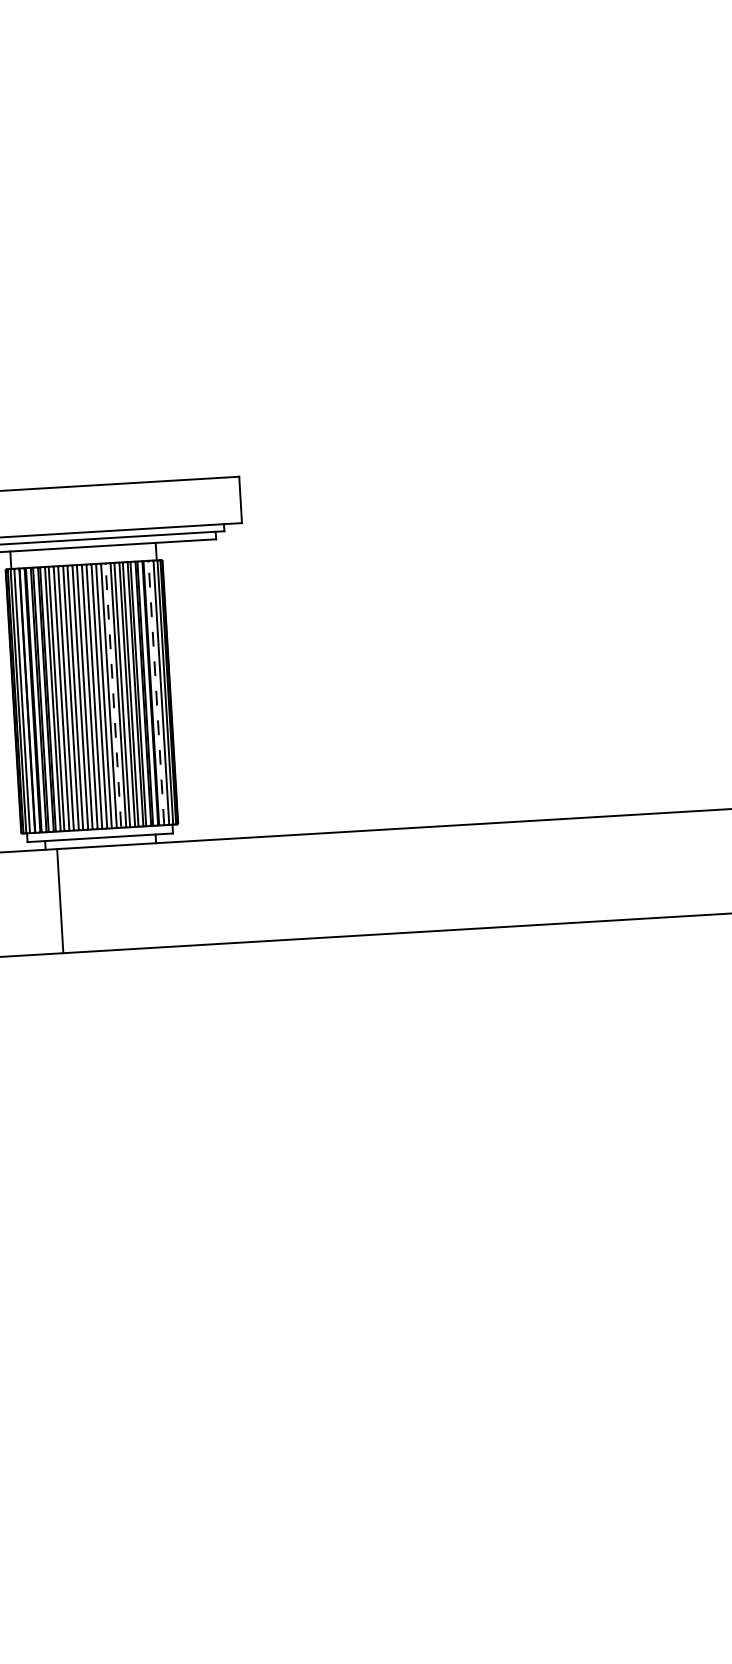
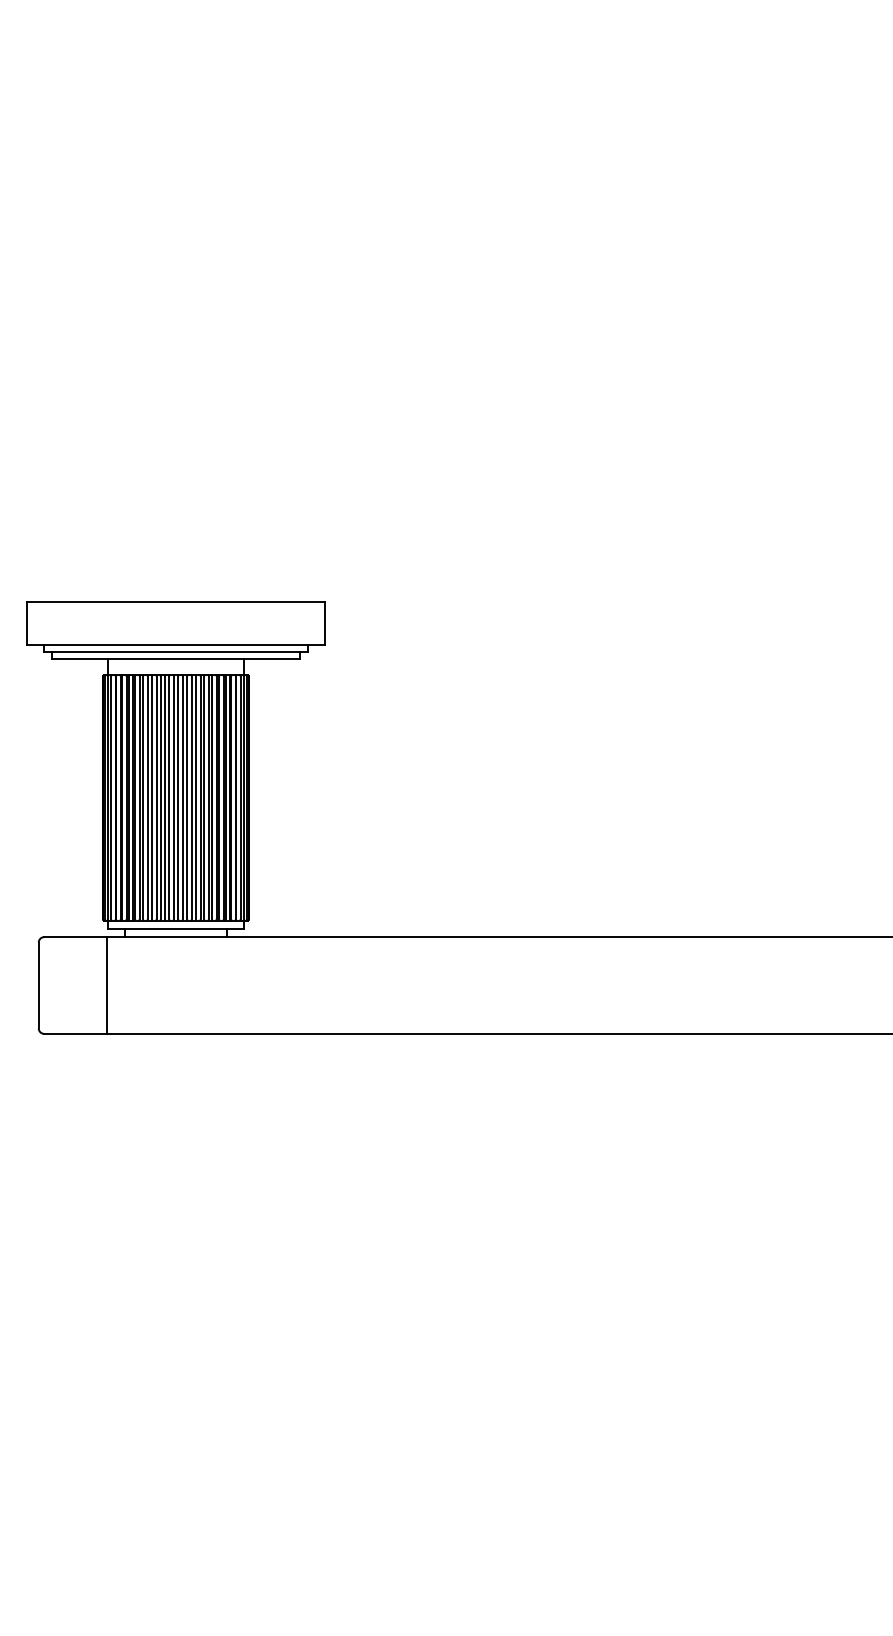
line: (155, 692) -> (235, 797), dashed -> solid
line: (113, 695) -> (196, 797), dashed -> solid
line: (60, 901) -> (107, 985), moved

